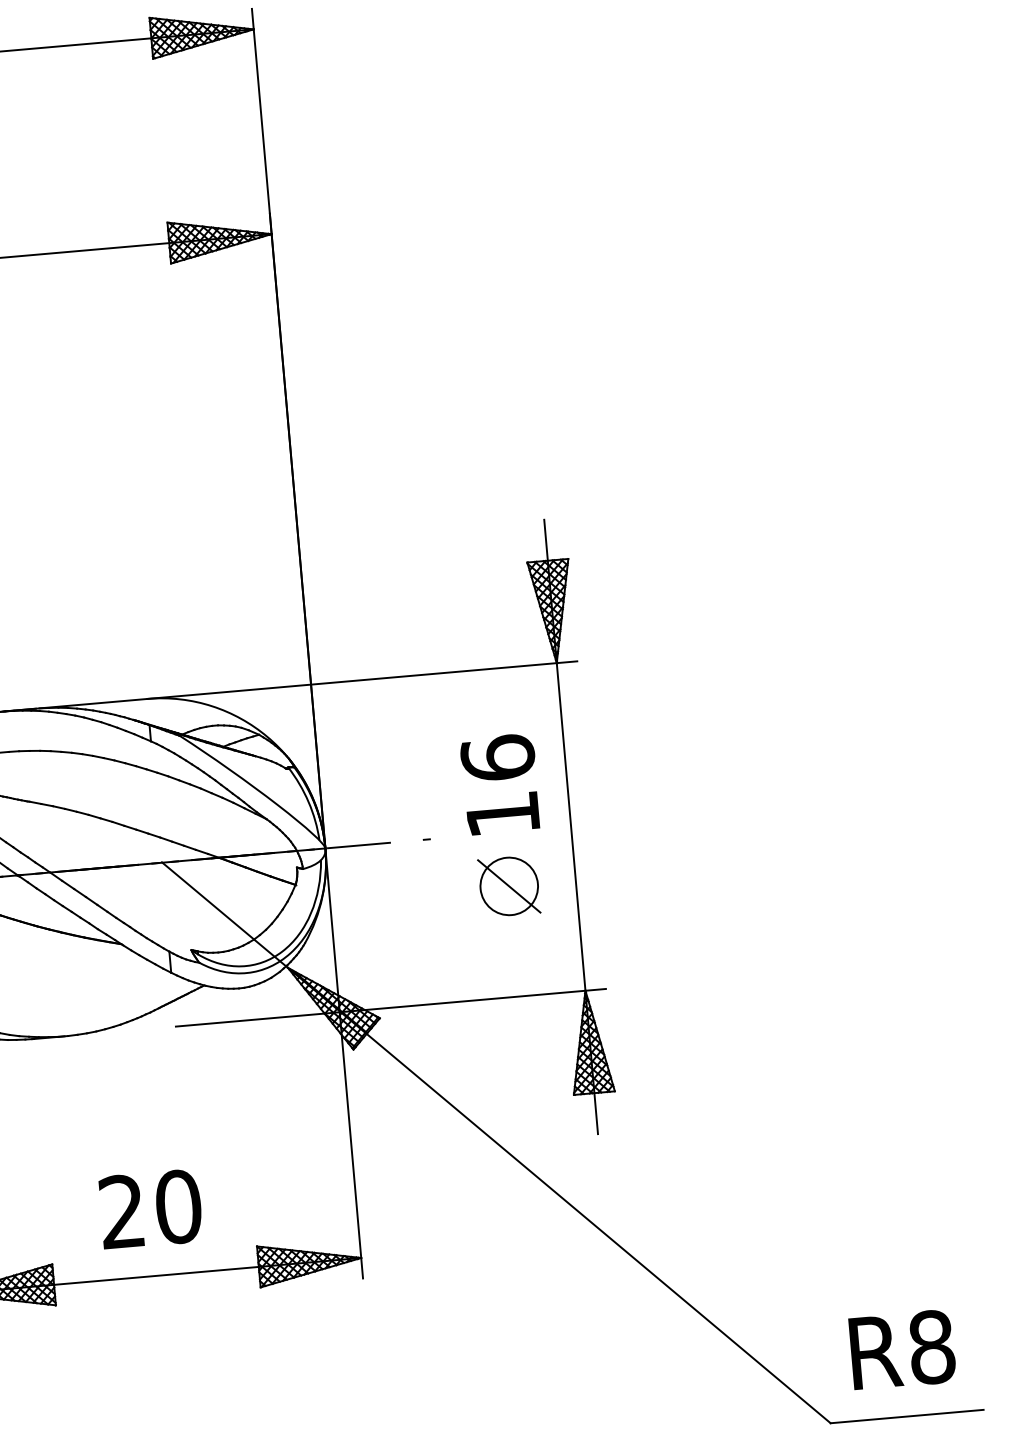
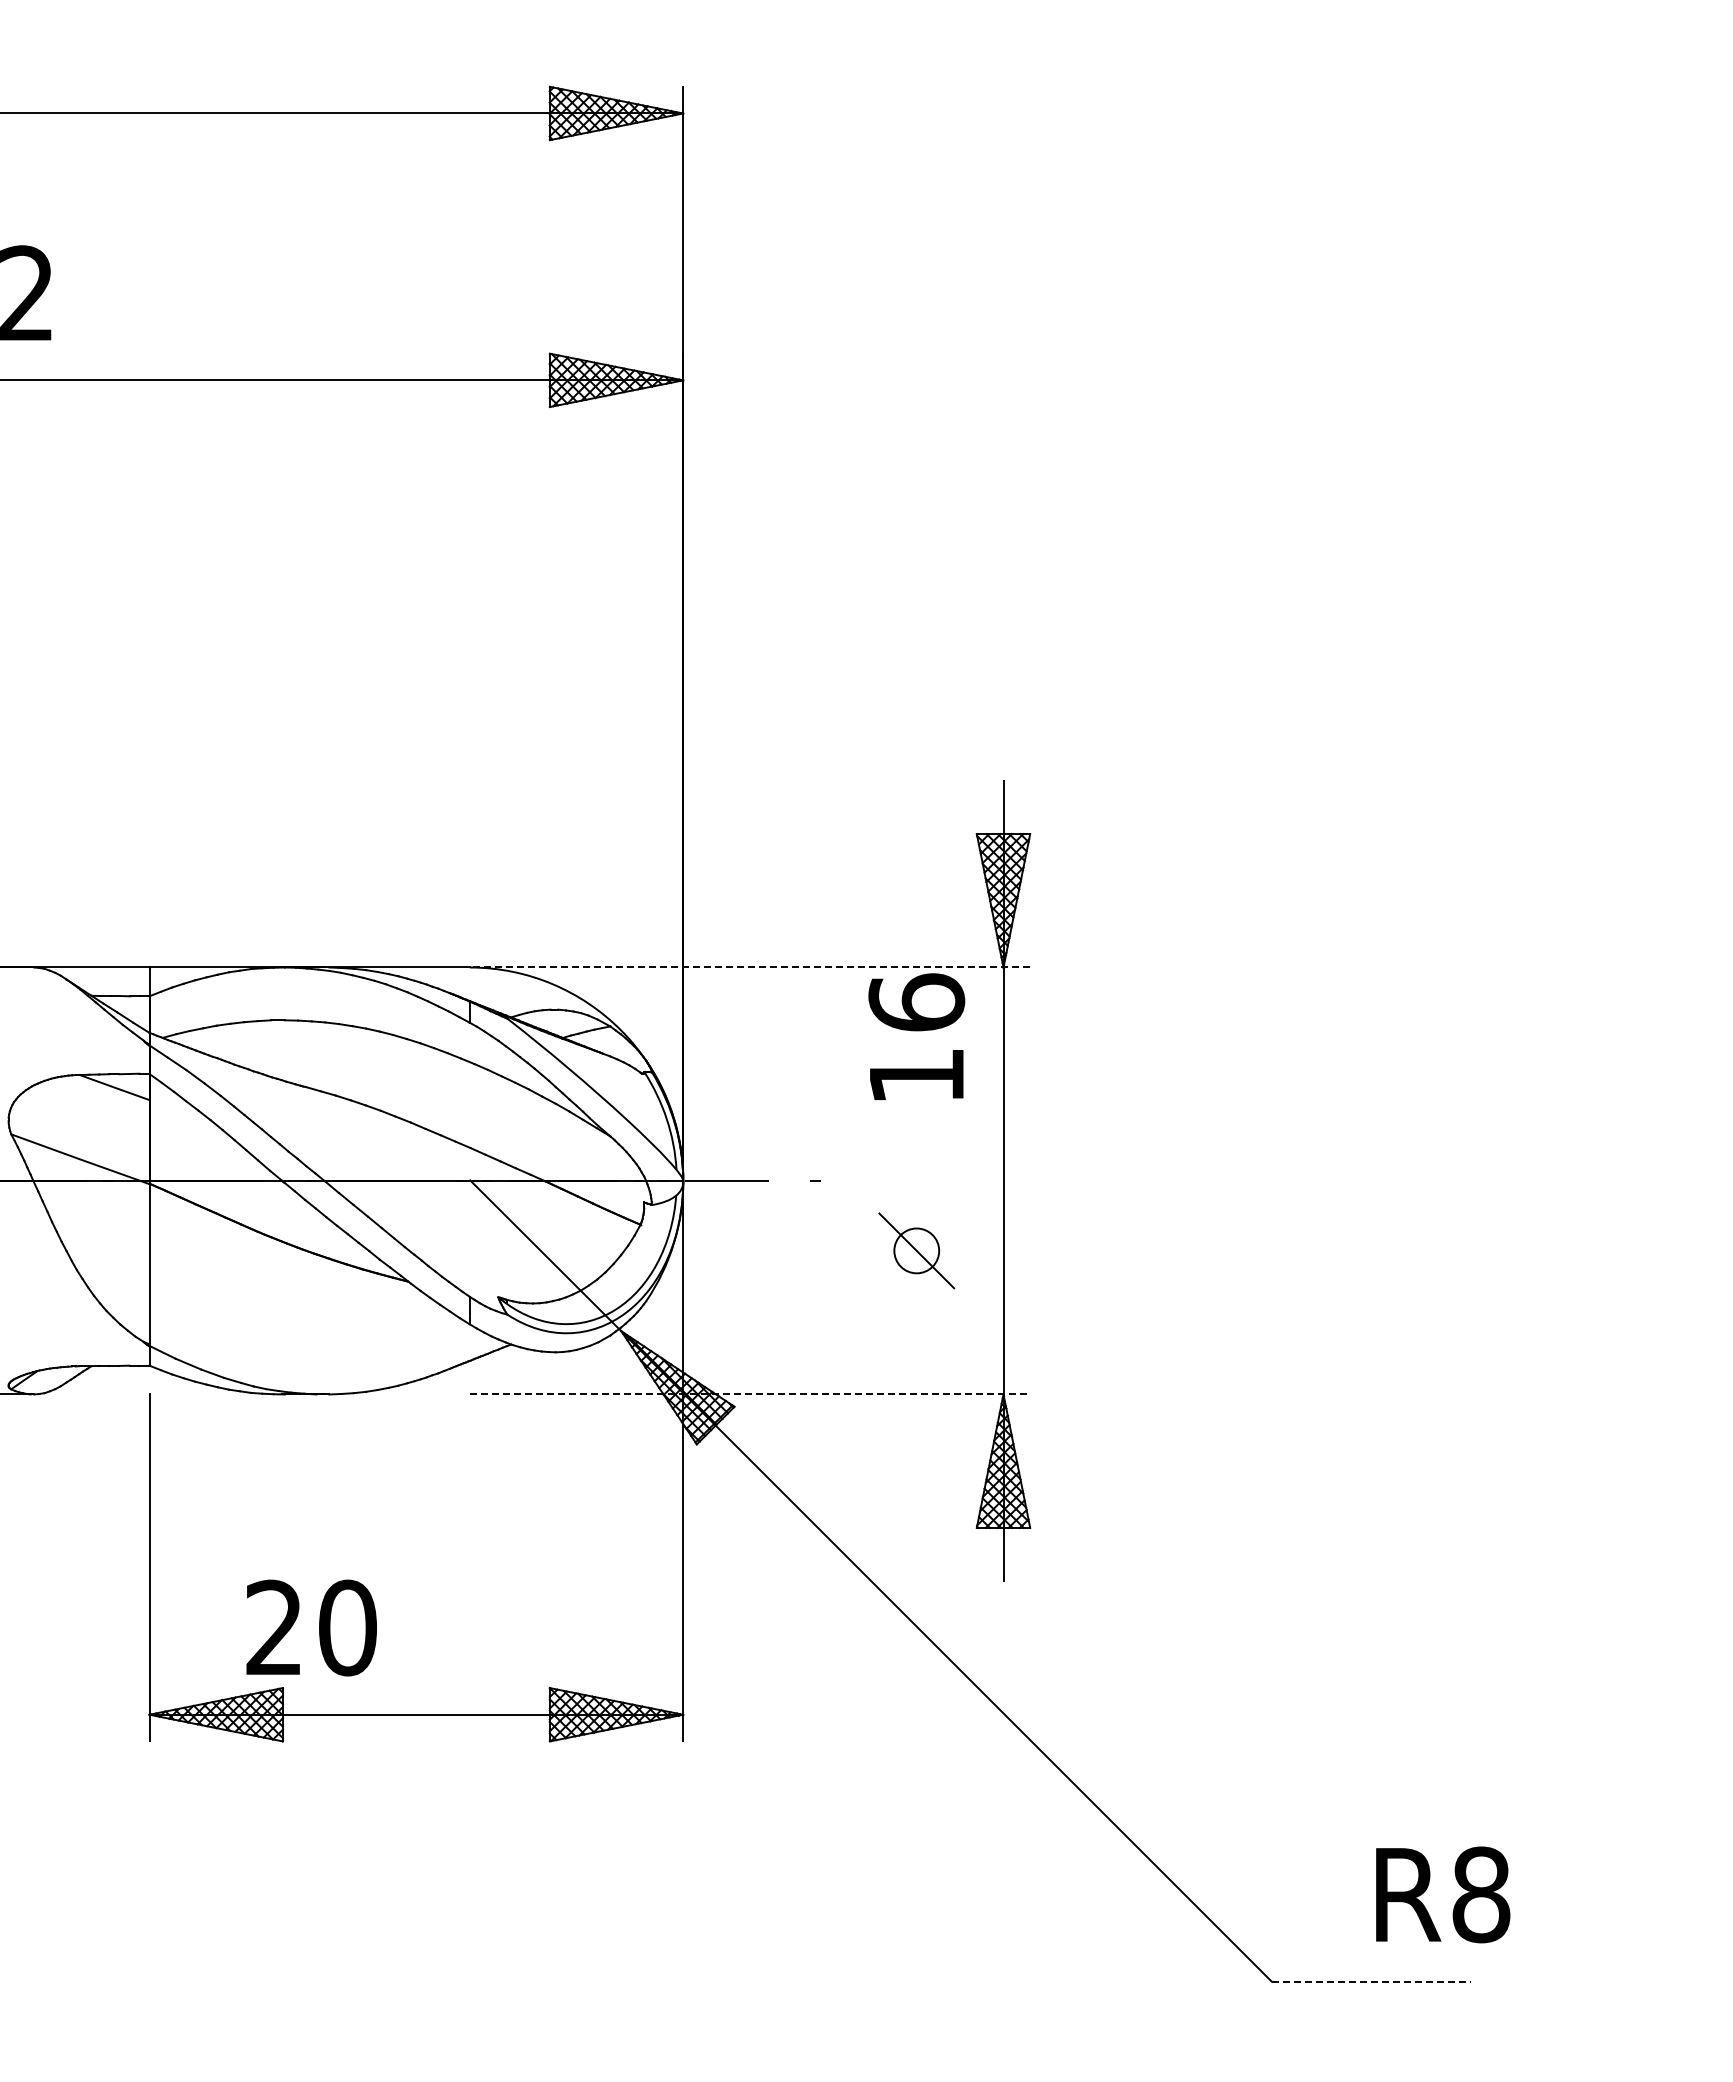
line: (361, 680) -> (749, 967), solid -> dashed
text: (500, 784) -> (916, 1036), moved
circle: (509, 886) -> (916, 1250), size x0.6
line: (391, 1007) -> (750, 1394), solid -> dashed
text: (150, 1208) -> (311, 1627), moved
text: (902, 1349) -> (1443, 1894), moved
line: (907, 1416) -> (1371, 1981), solid -> dashed

